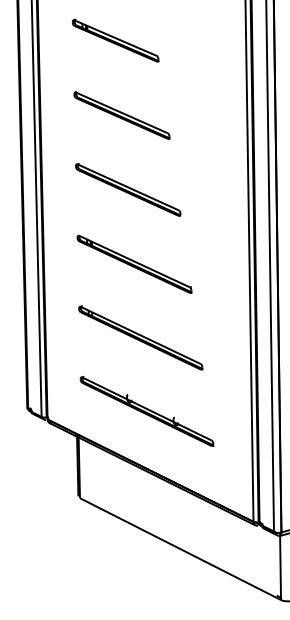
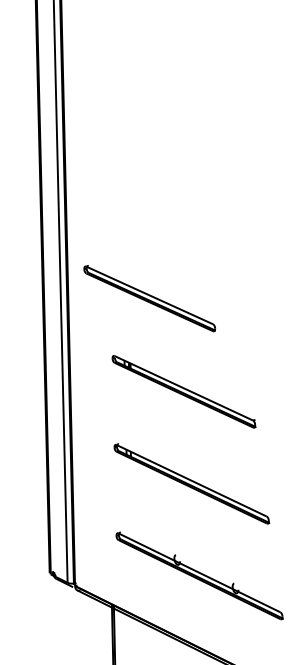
part: (115, 40) -> (160, 111), removed
part: (121, 115) -> (167, 205), removed
part: (128, 189) -> (150, 298), moved

